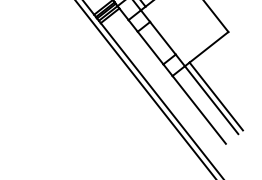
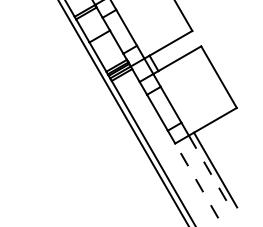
line: (211, 100) -> (210, 173), solid -> dashed
line: (198, 109) -> (196, 180), solid -> dashed

